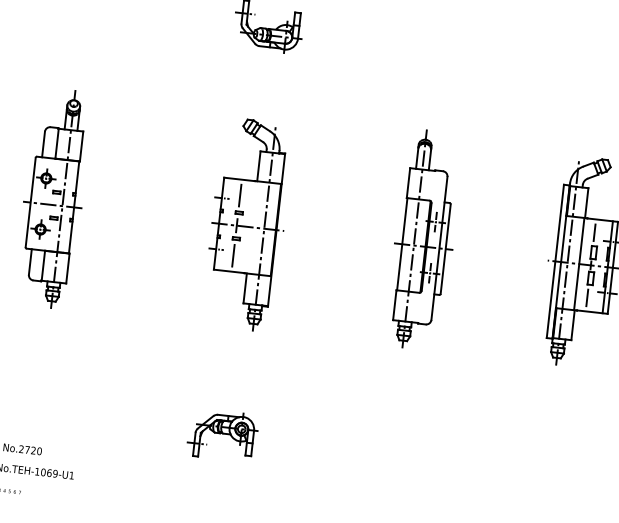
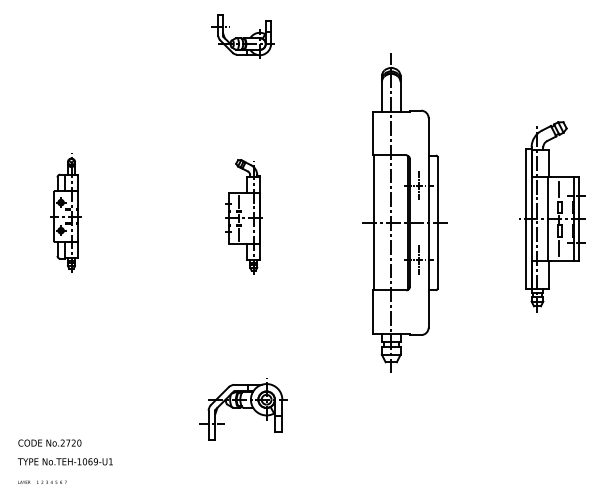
part: (52, 197) -> (65, 212), size x0.6
part: (247, 223) -> (244, 216), size x0.6
part: (424, 239) -> (405, 212), size x1.6
part: (221, 434) -> (242, 409), size x1.4

